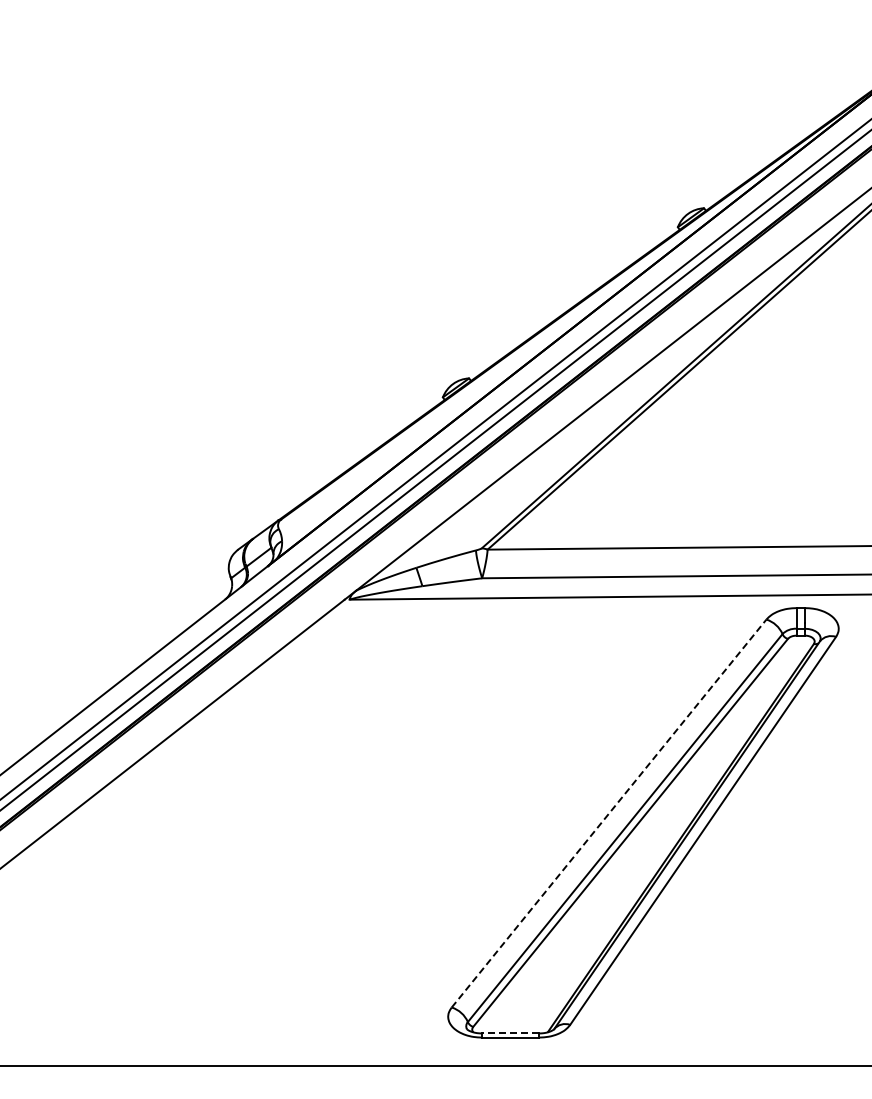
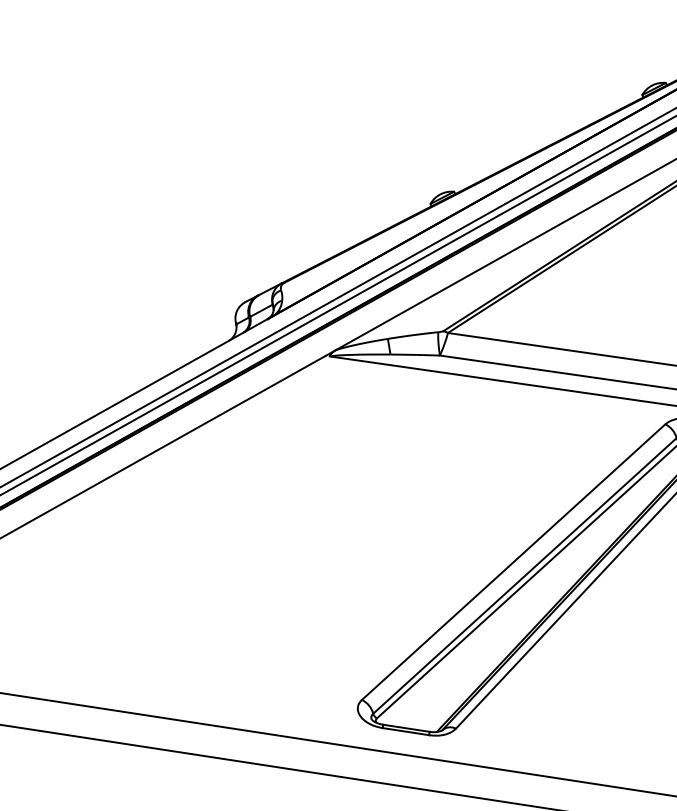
line: (609, 813) -> (514, 562), dashed -> solid
line: (510, 1033) -> (406, 728), dashed -> solid

